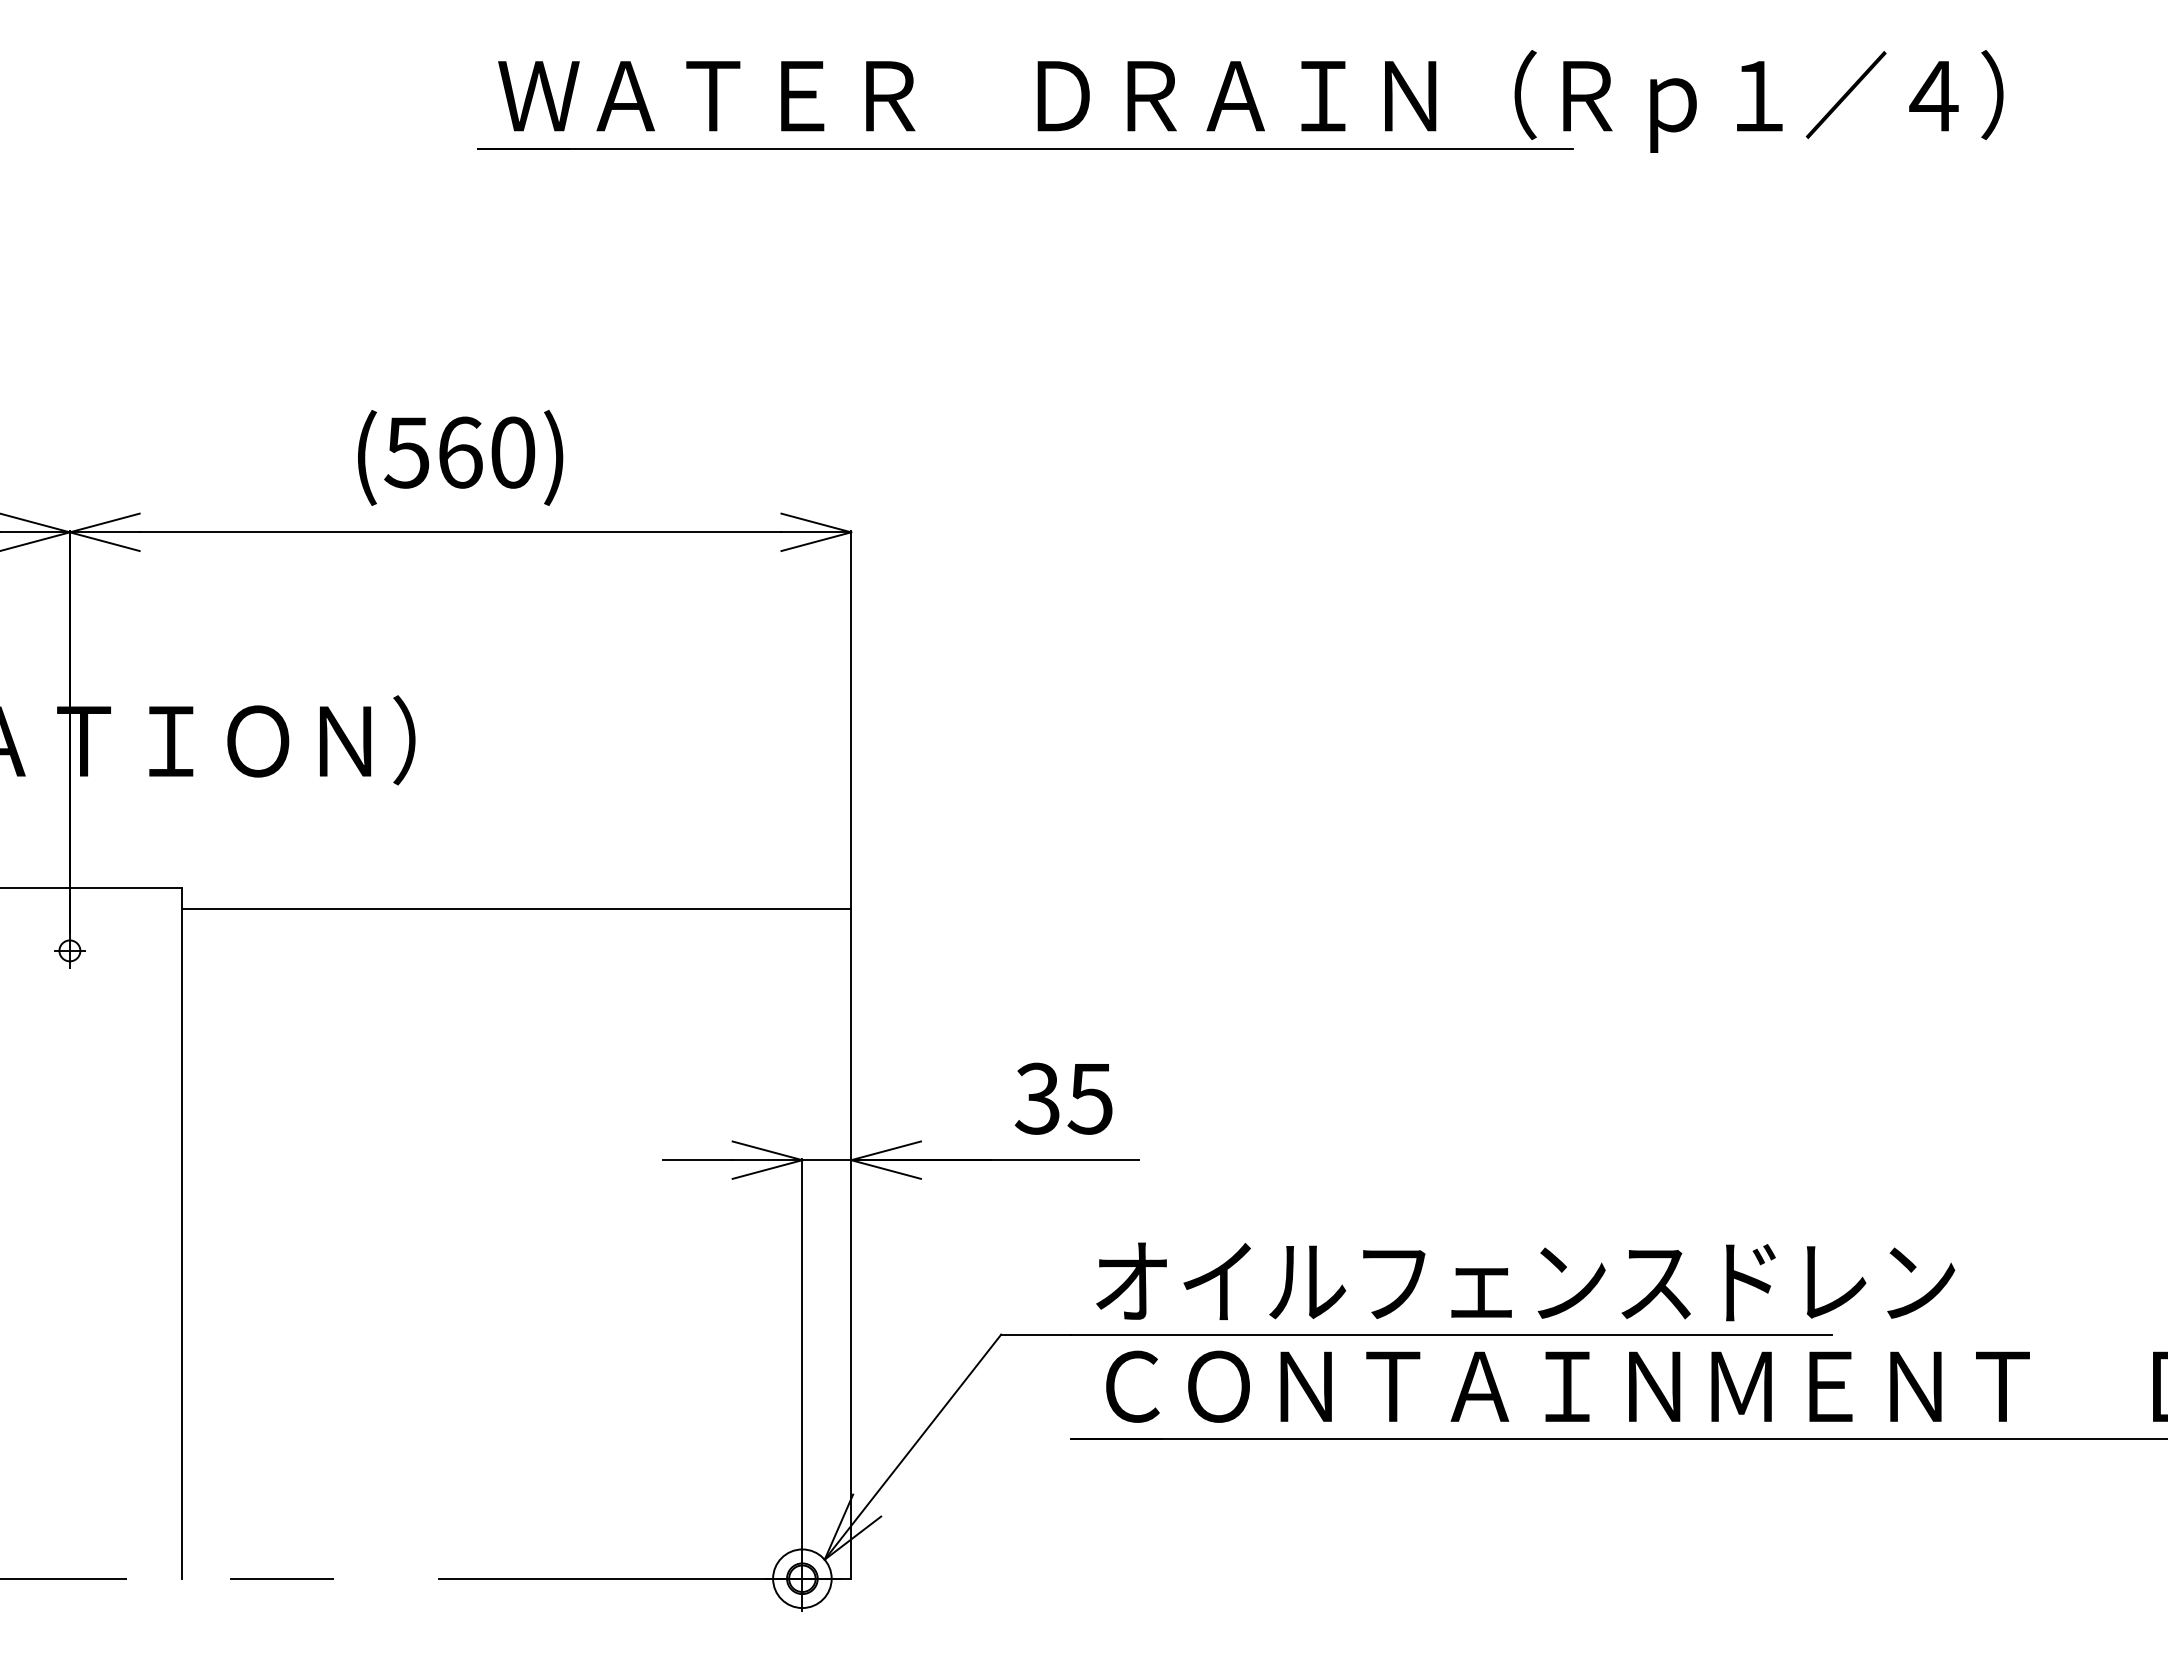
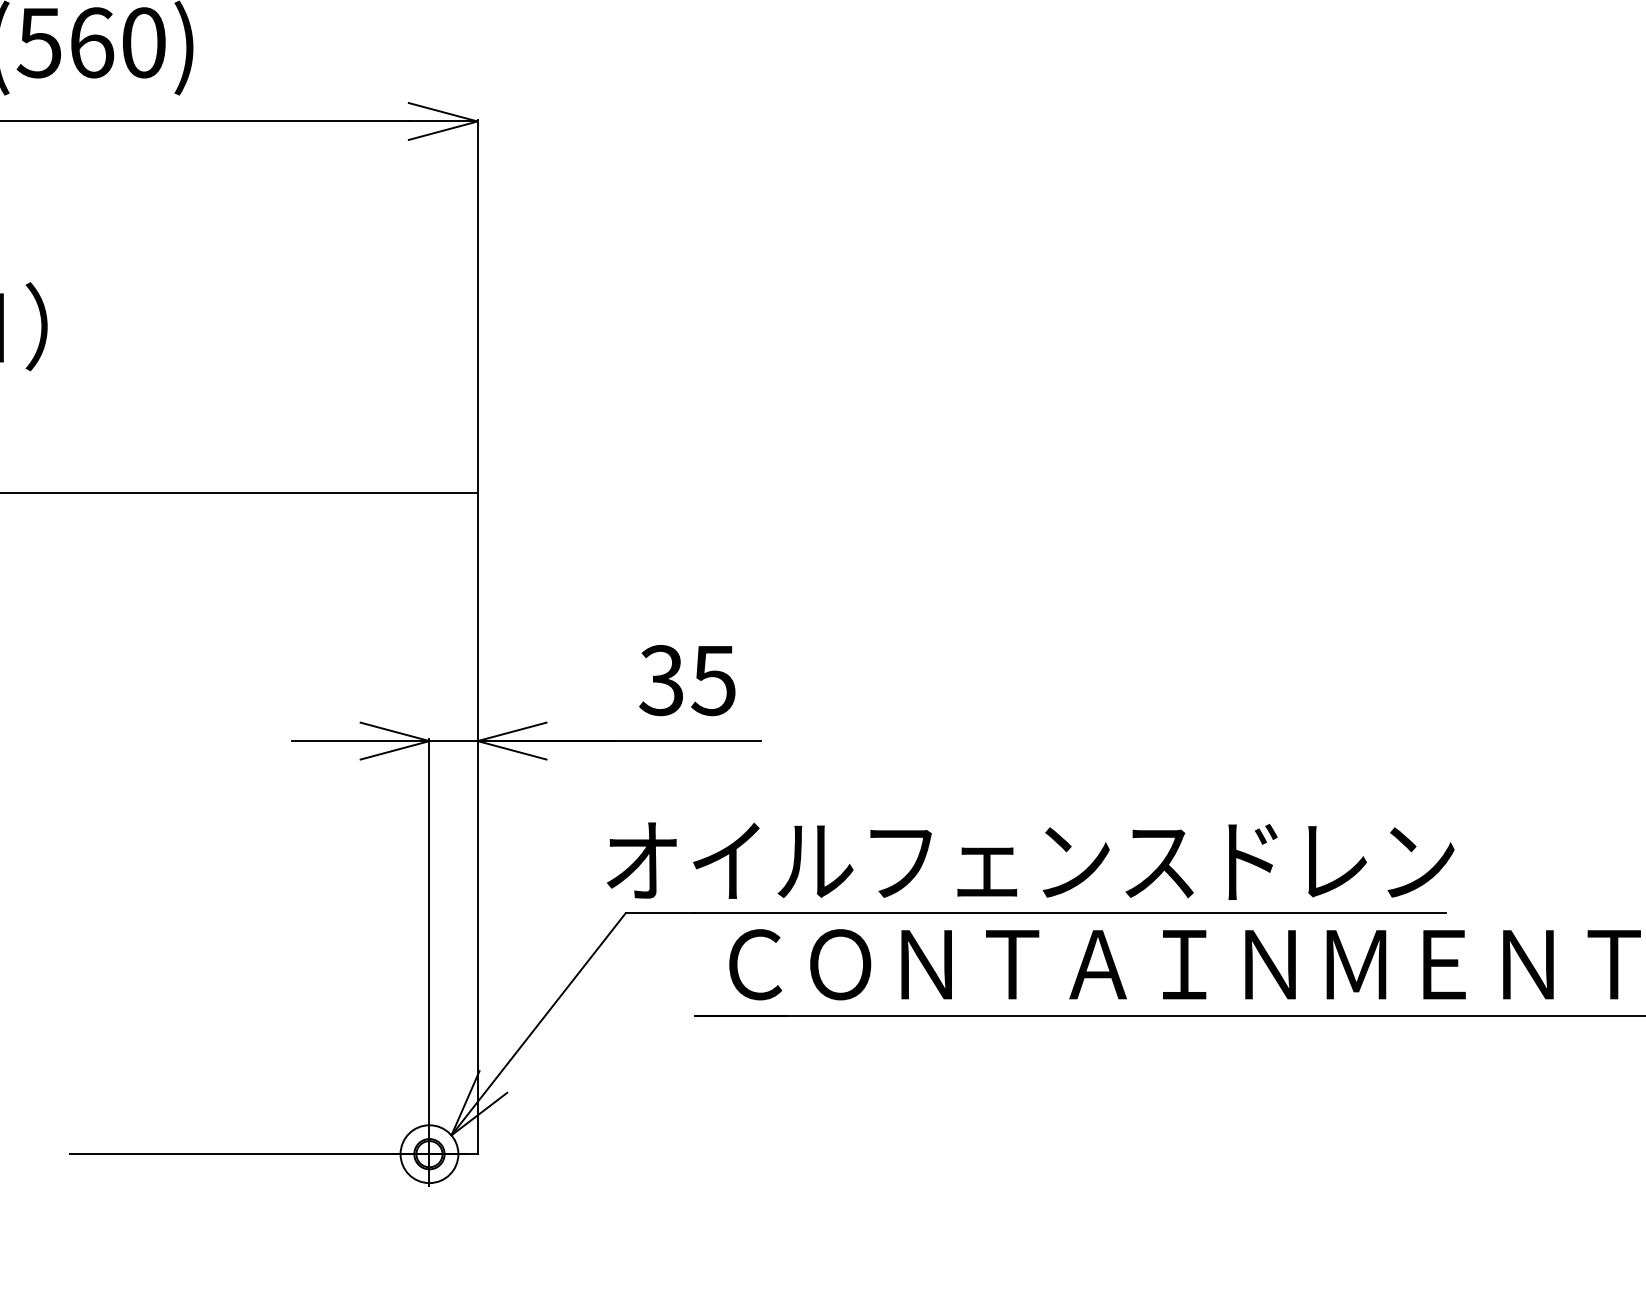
text: (1525, 1281) -> (1030, 860), moved

